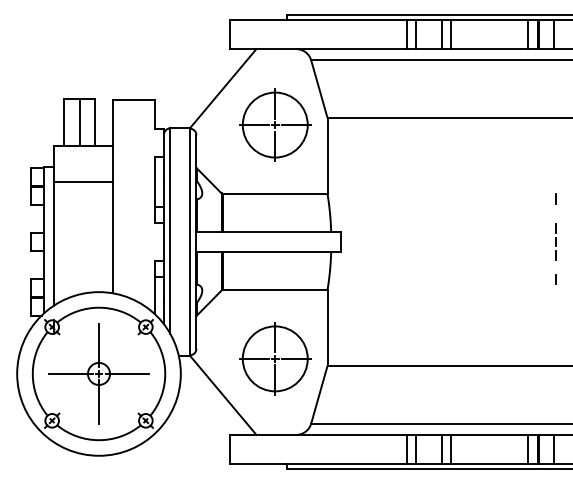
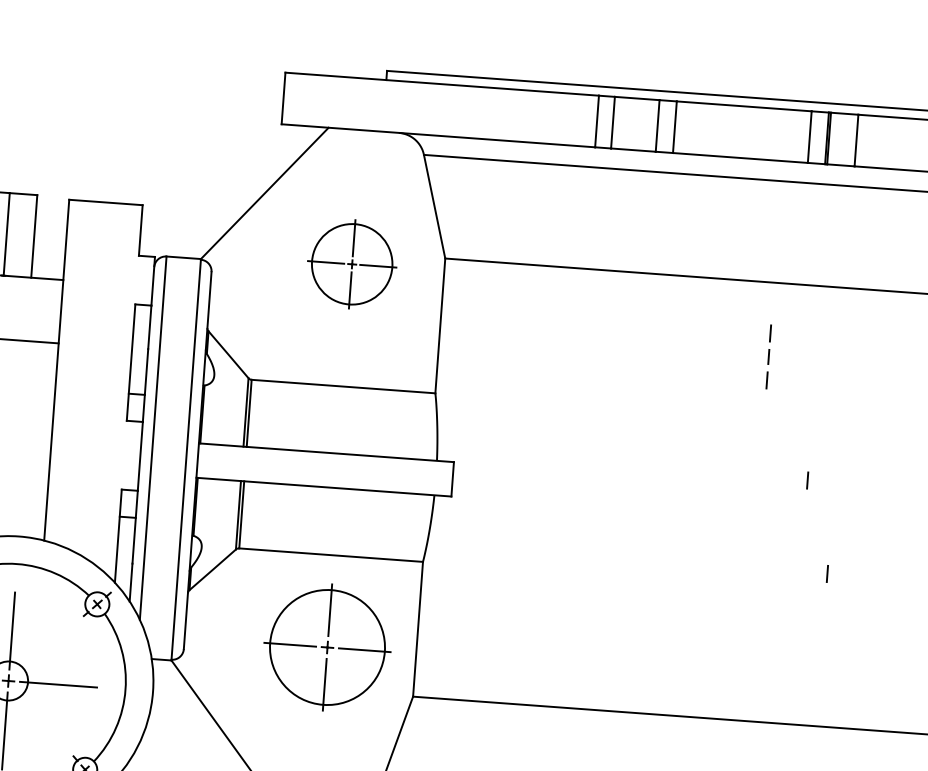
part: (275, 124) -> (352, 263), size x0.7
line: (555, 198) -> (807, 479), moved
line: (555, 241) -> (768, 356), moved
part: (275, 358) -> (327, 646), moved

